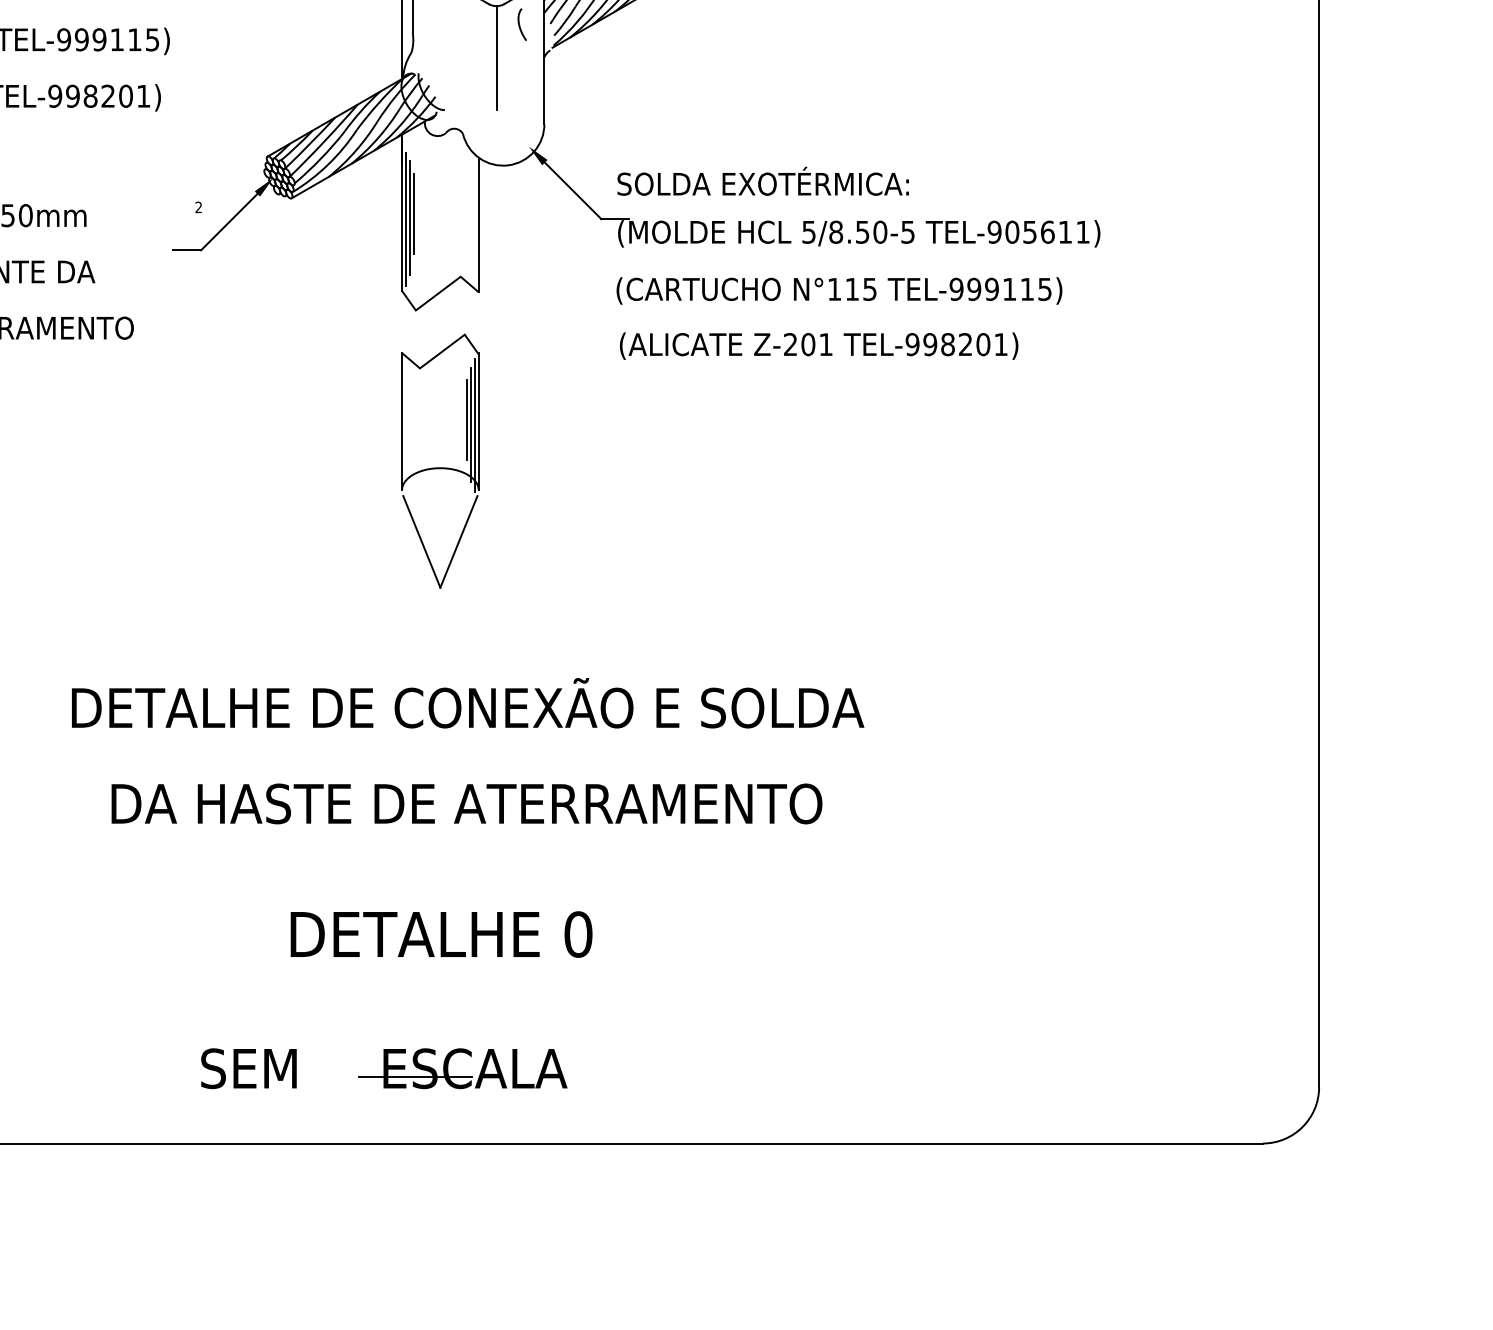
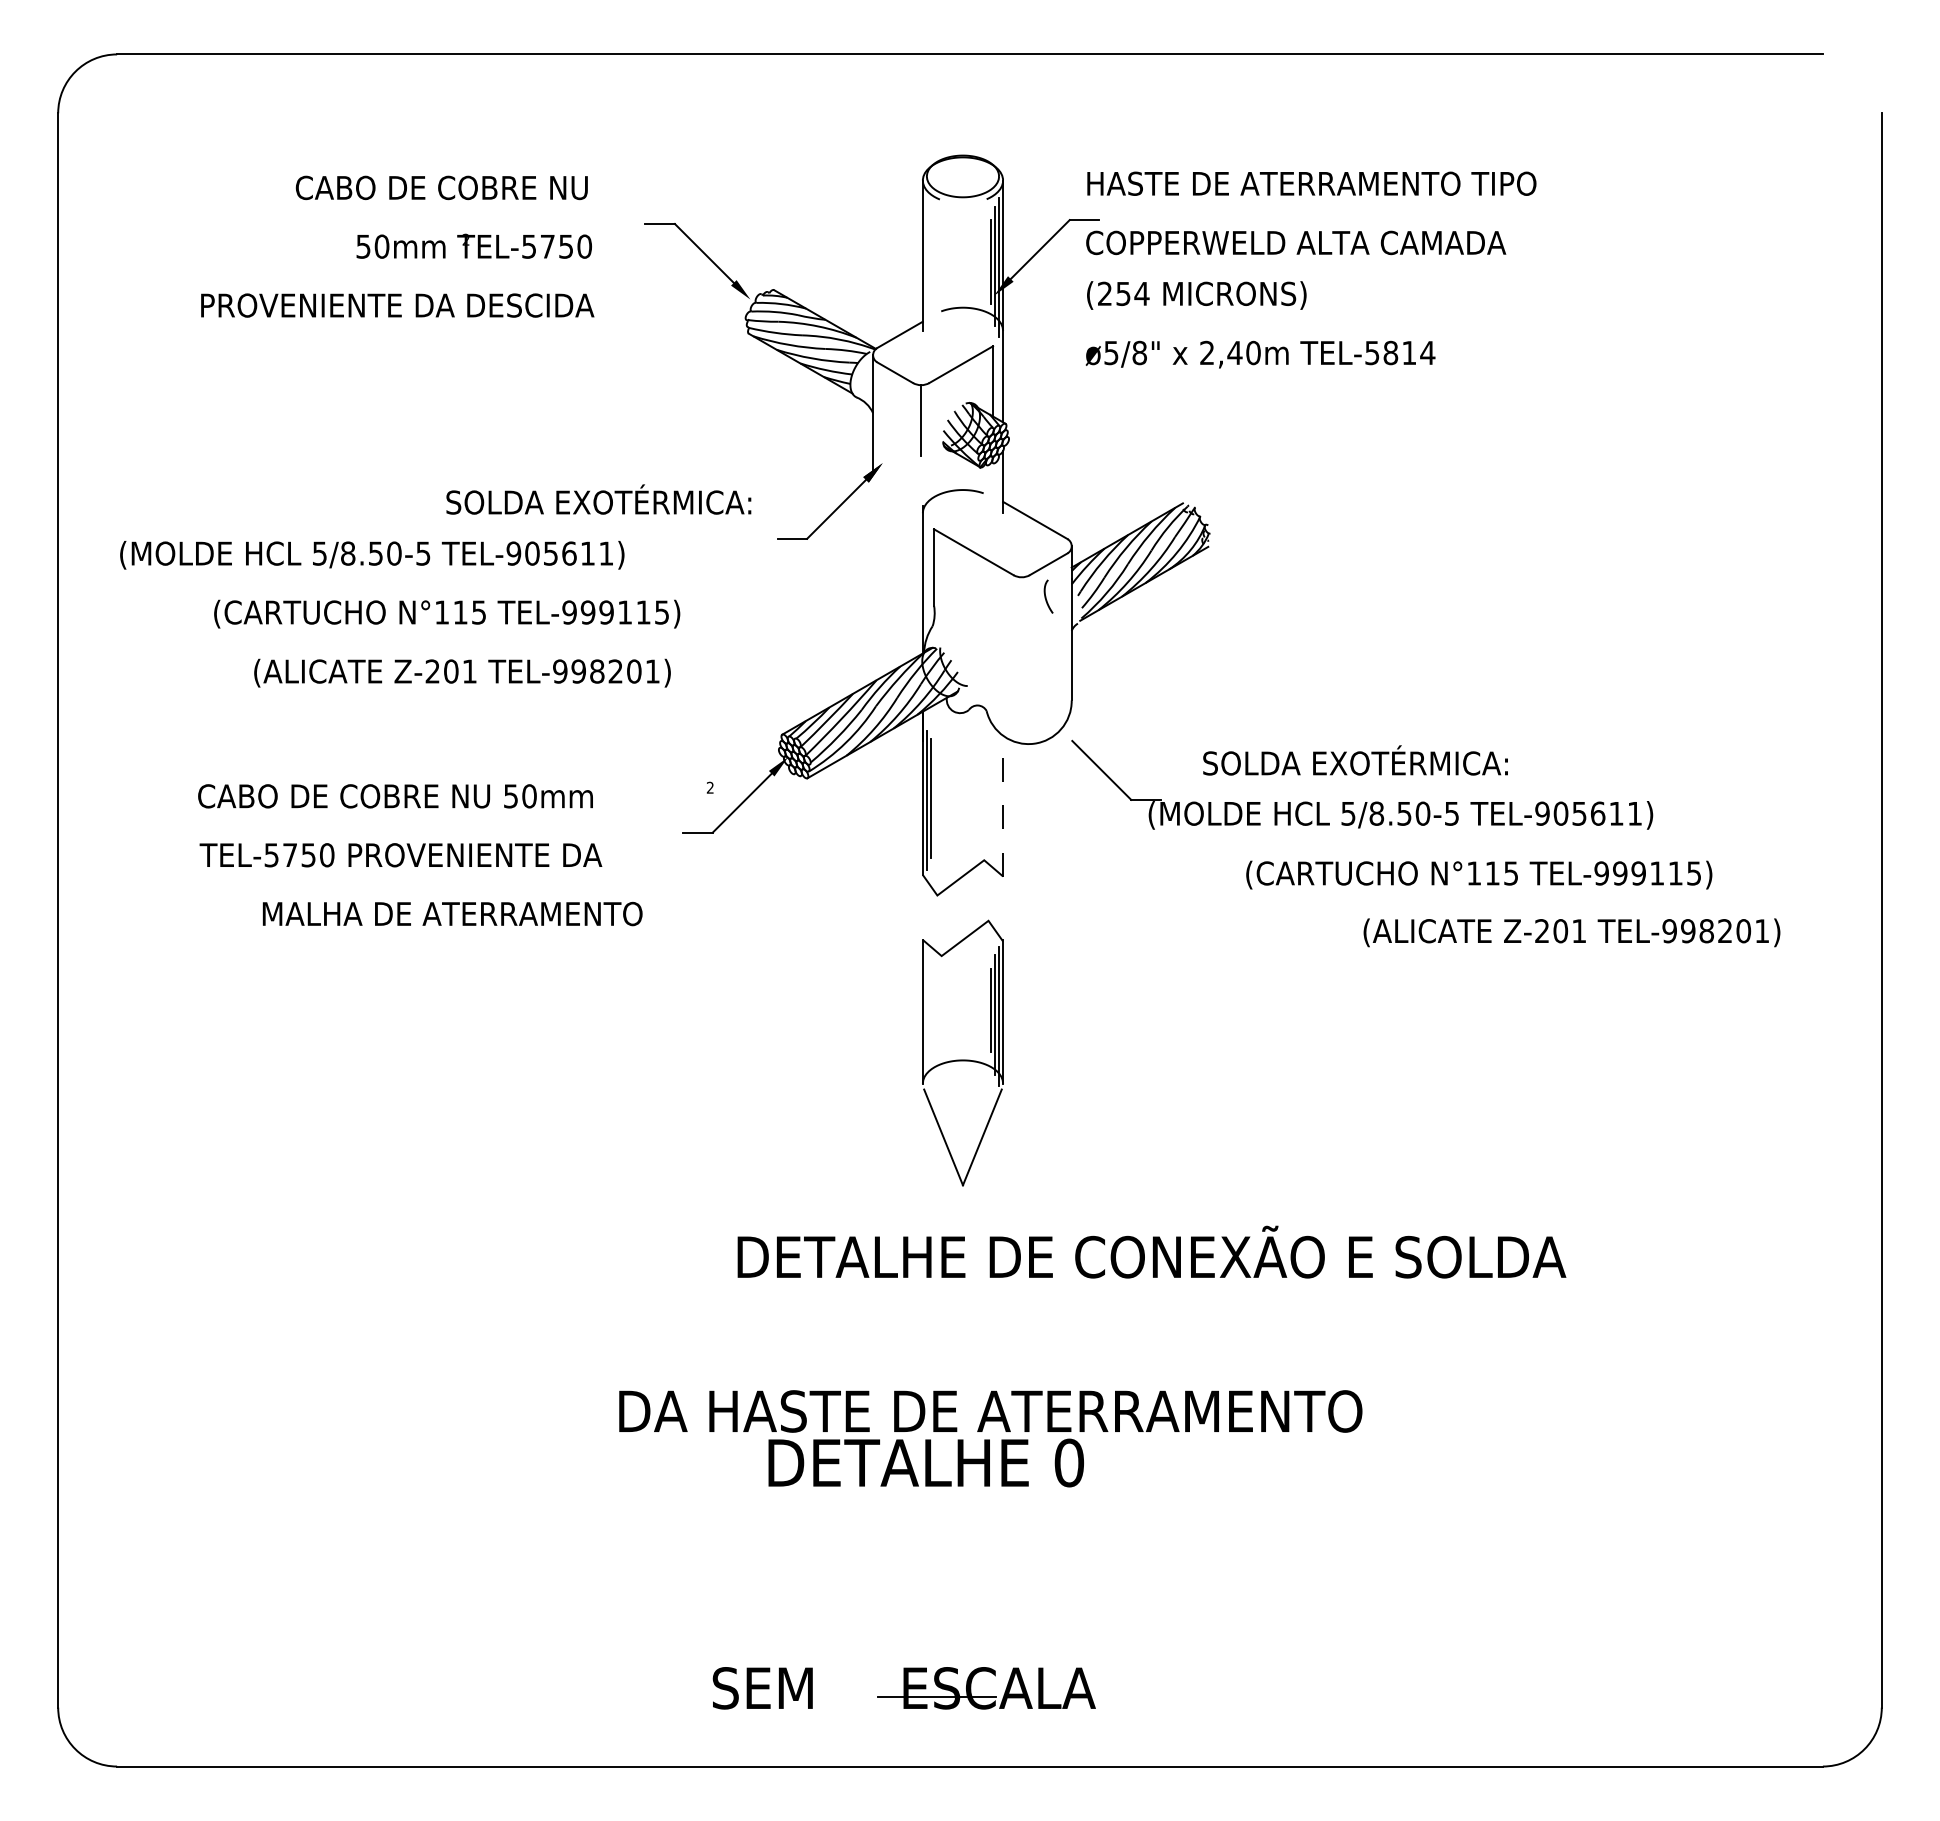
line: (496, 57) -> (1021, 631), removed
fill: (538, 155) -> (1065, 733), removed
text: (763, 181) -> (1355, 760), moved
line: (414, 213) -> (935, 794), removed
line: (479, 224) -> (1003, 805), solid -> dashed
text: (839, 290) -> (1479, 874), moved
text: (818, 345) -> (1571, 932), moved
text: (467, 702) -> (1151, 1251), moved
text: (440, 934) -> (925, 1462), moved

